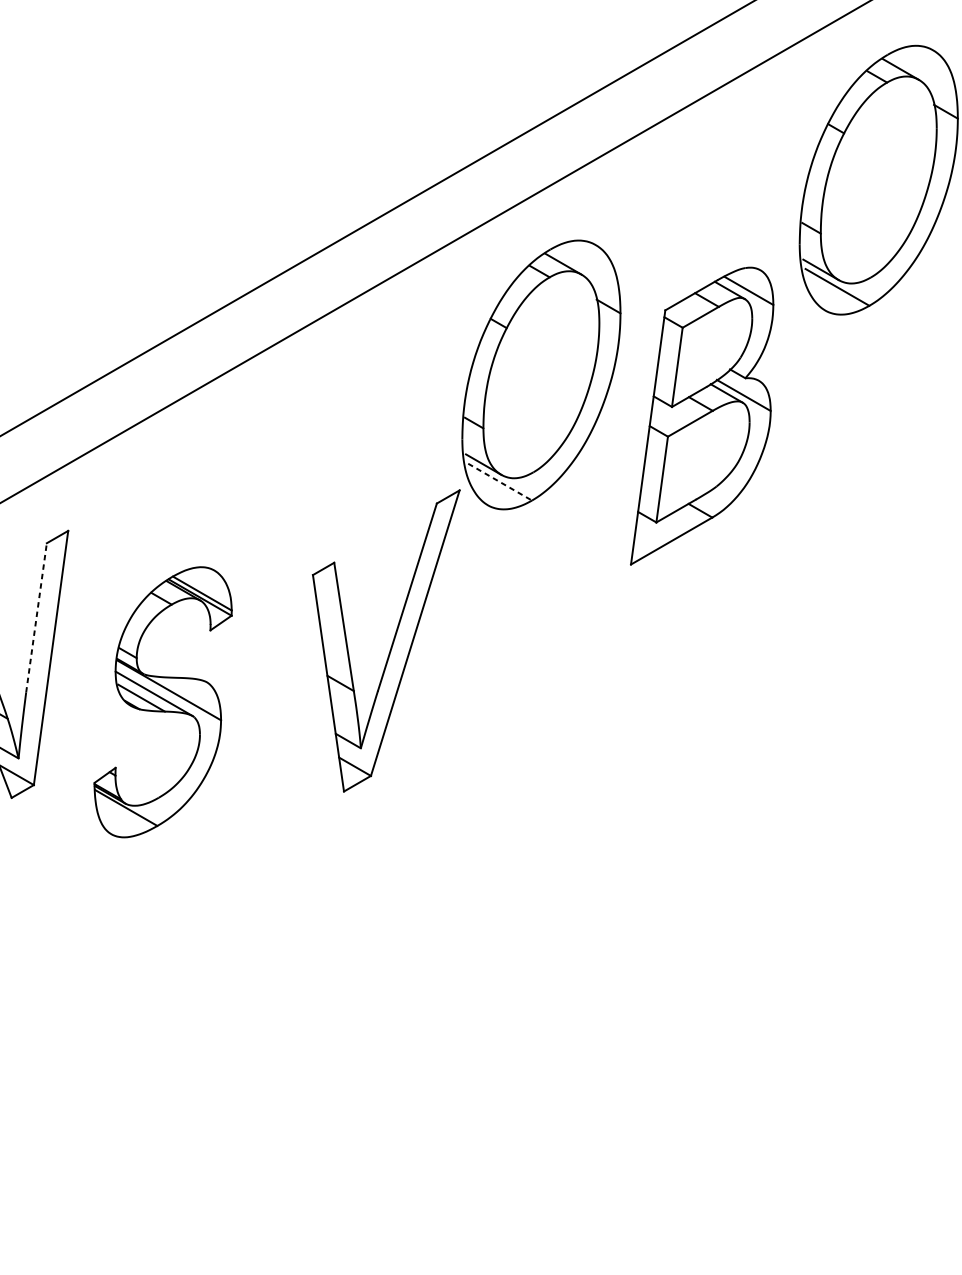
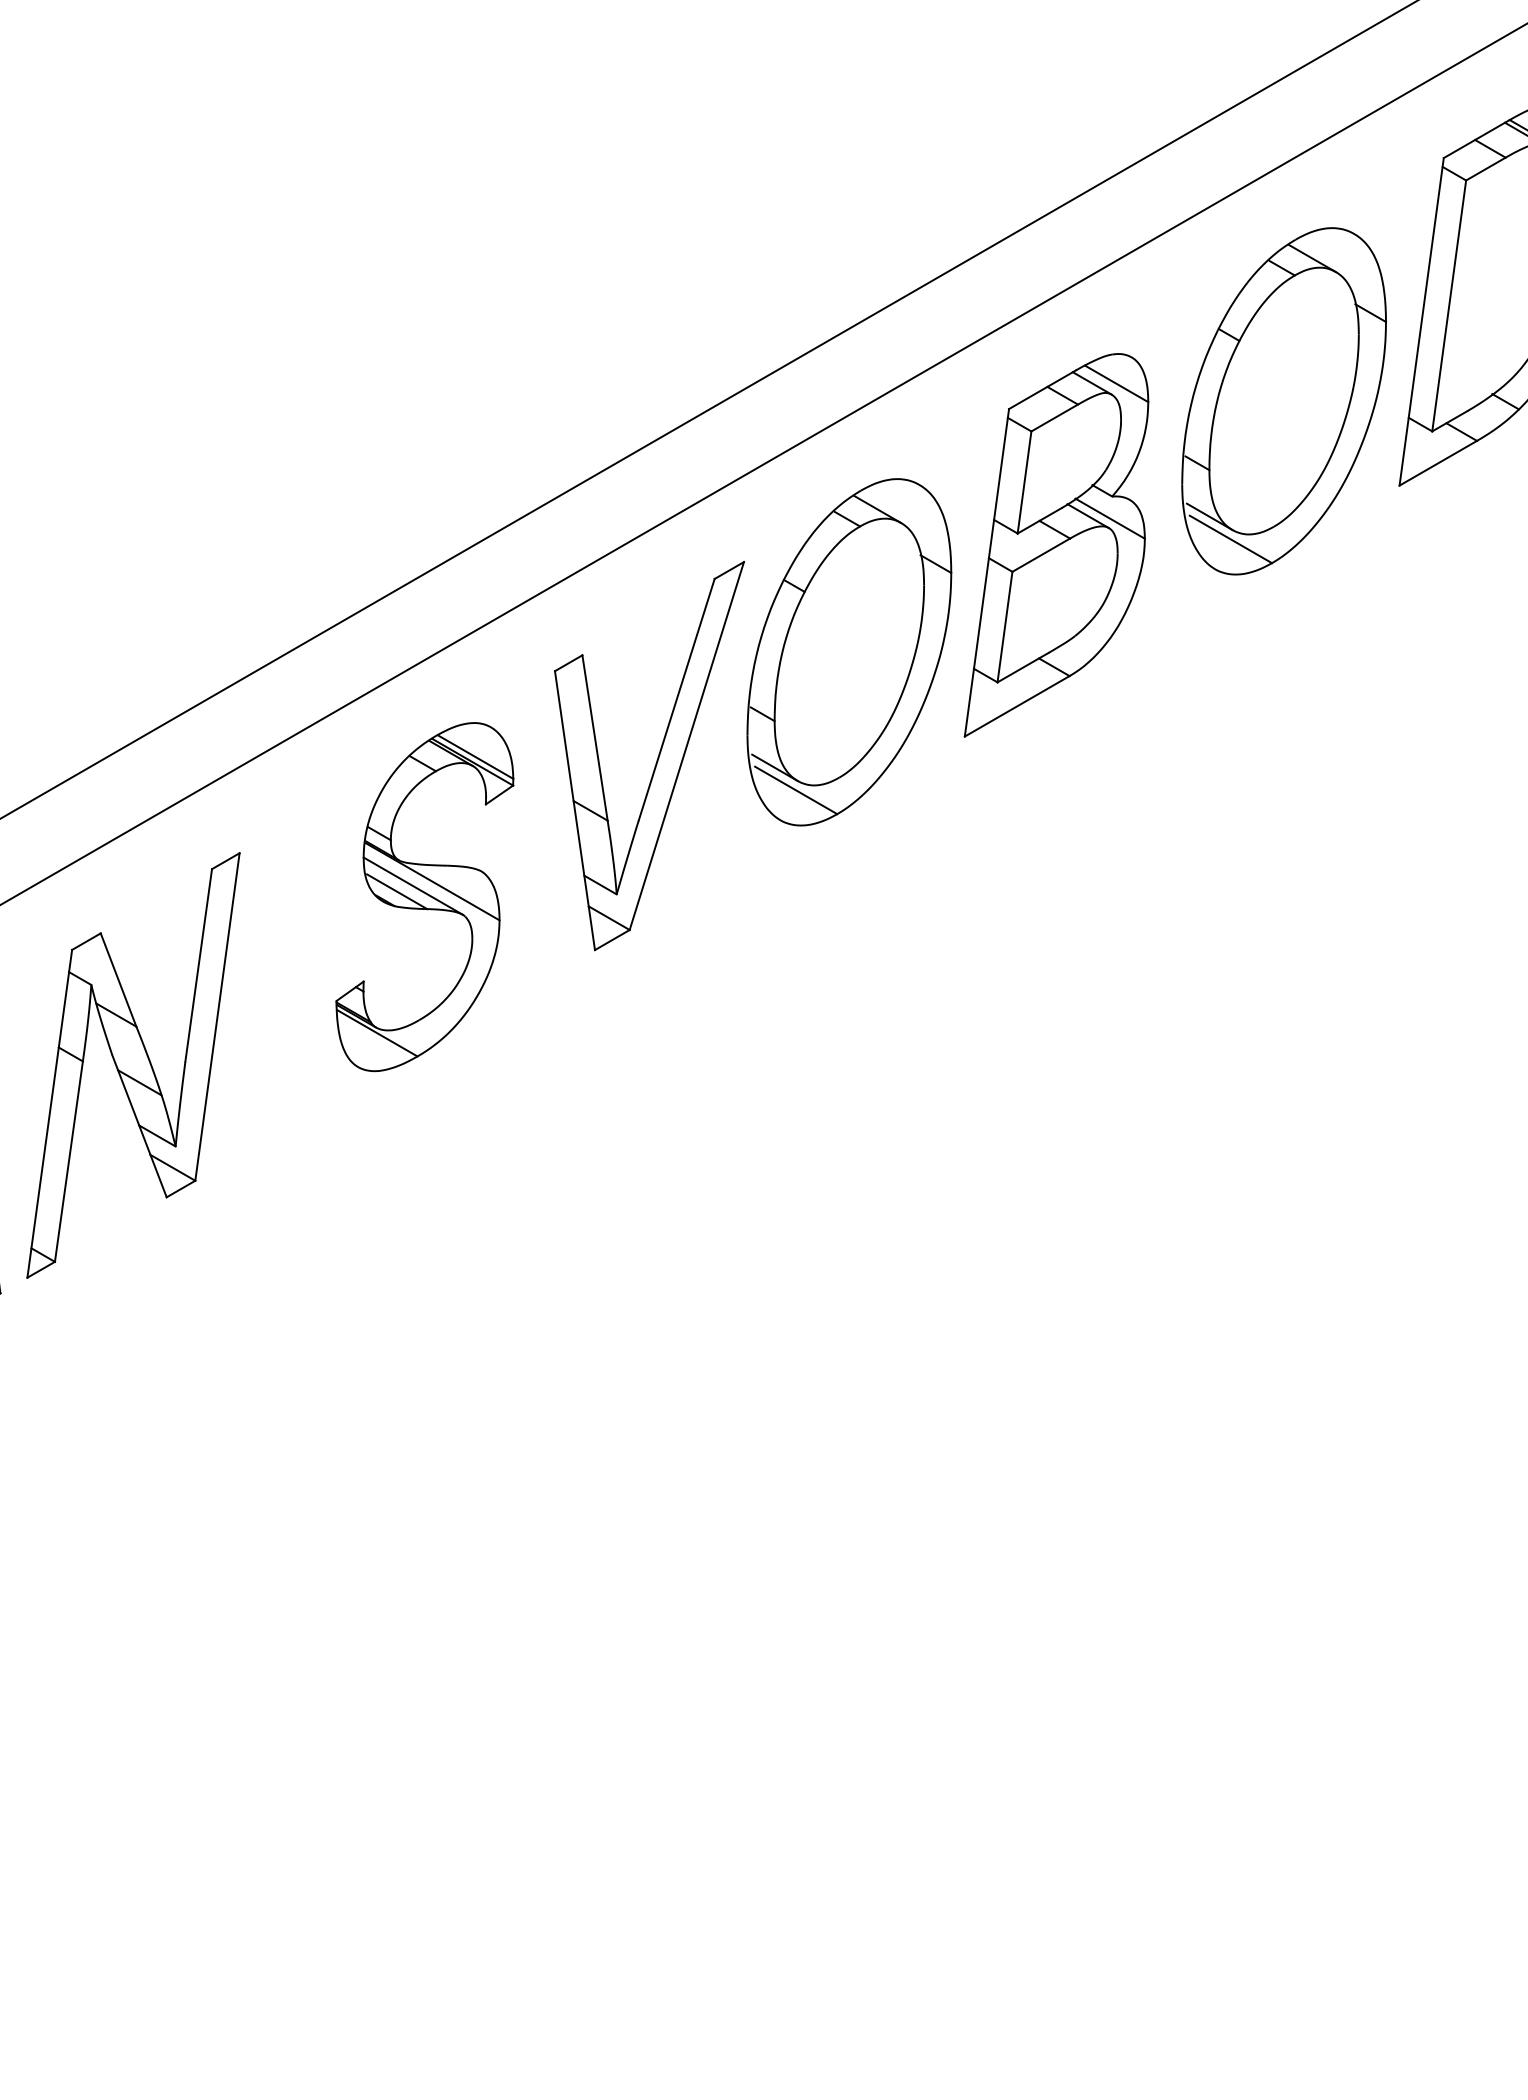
part: (702, 416) -> (1056, 545), moved
line: (500, 482) -> (796, 790), dashed -> solid
line: (36, 617) -> (198, 964), dashed -> solid
part: (392, 641) -> (657, 756), moved
part: (162, 702) -> (424, 897), moved

